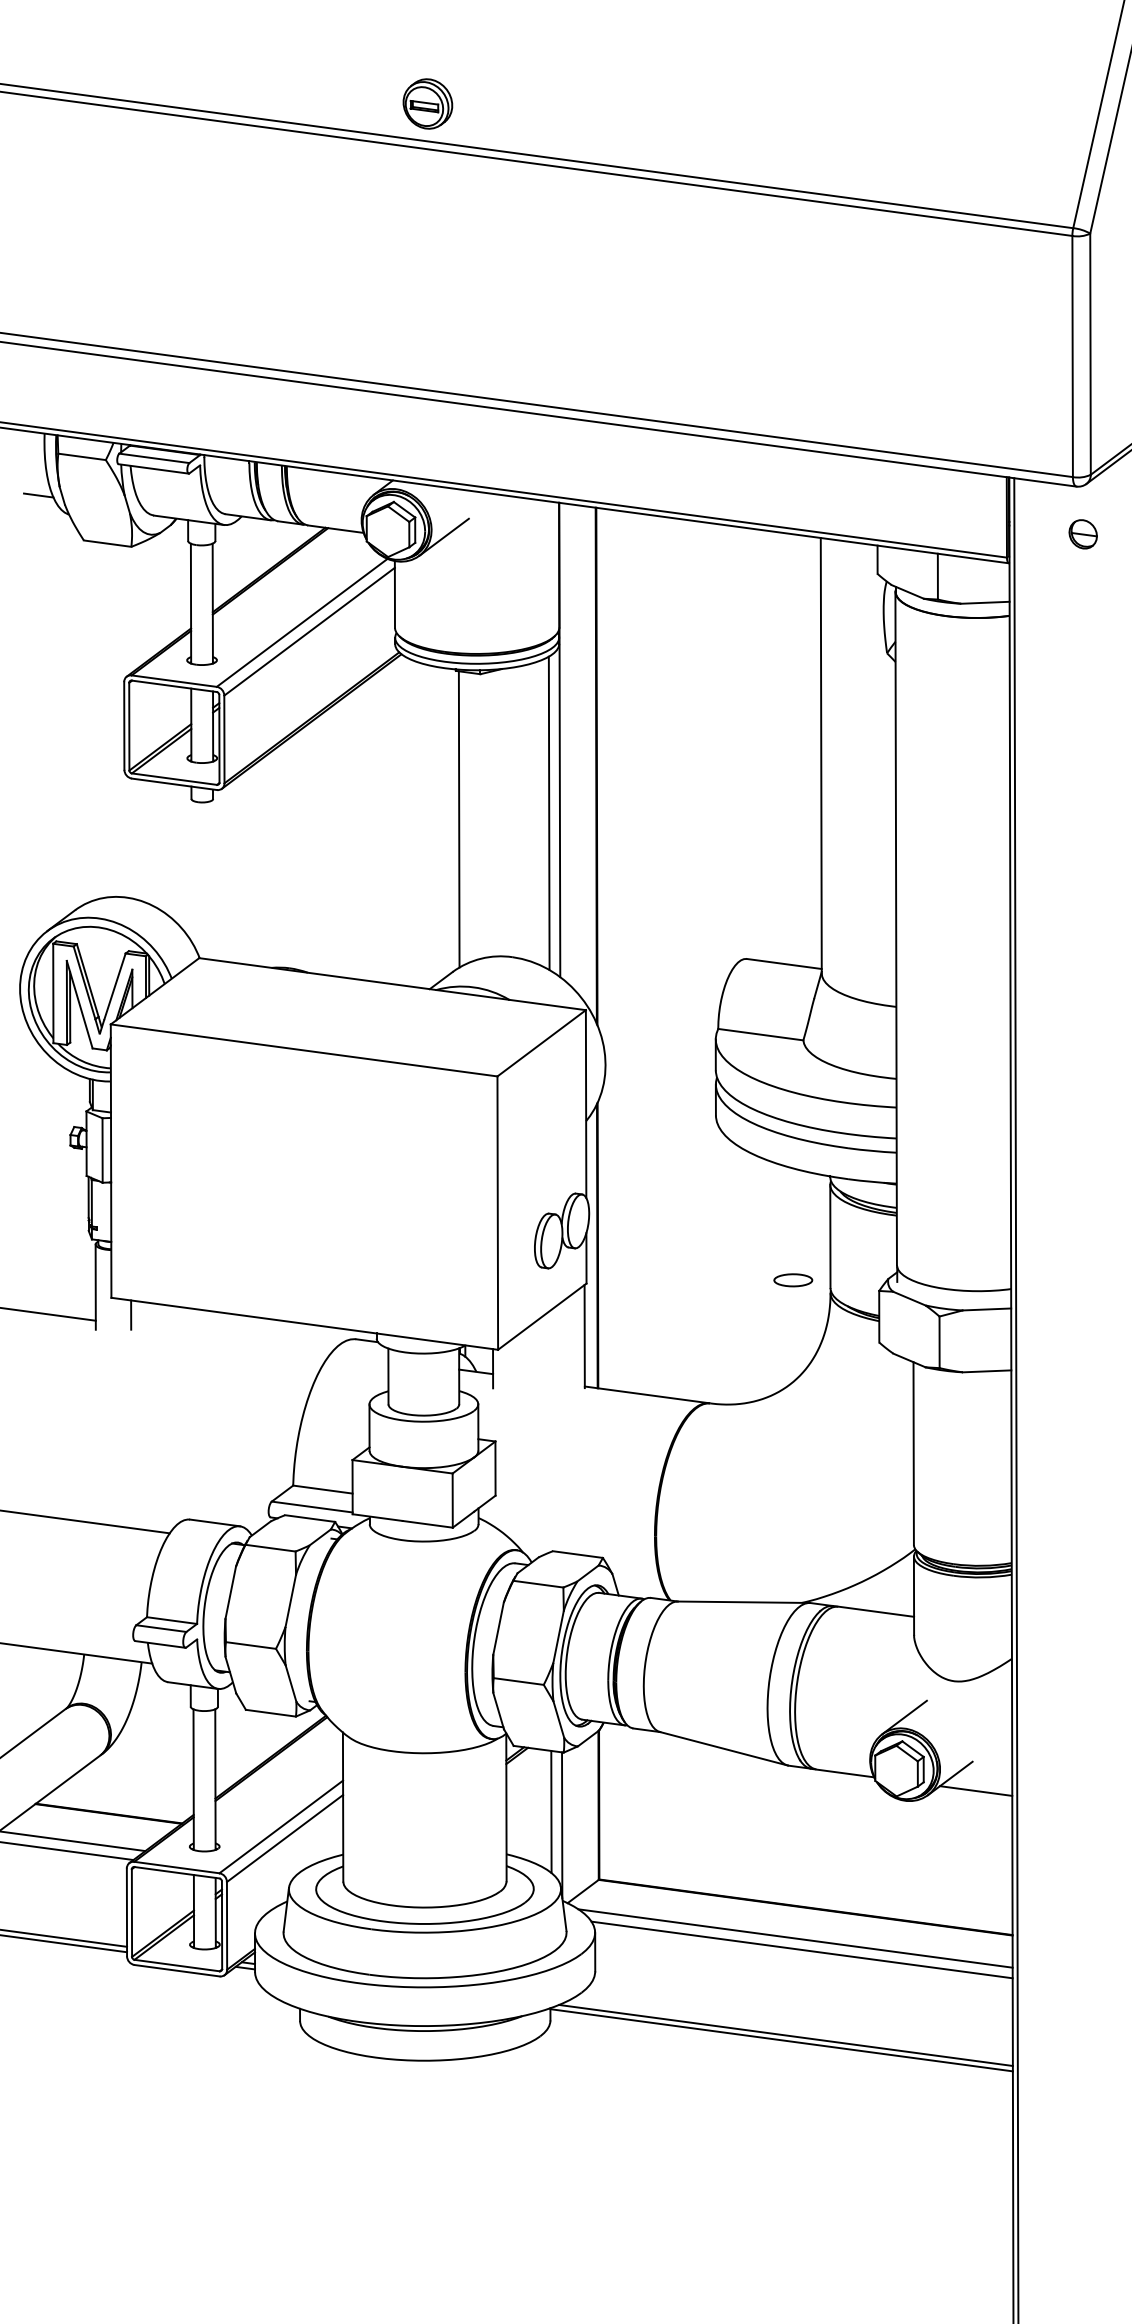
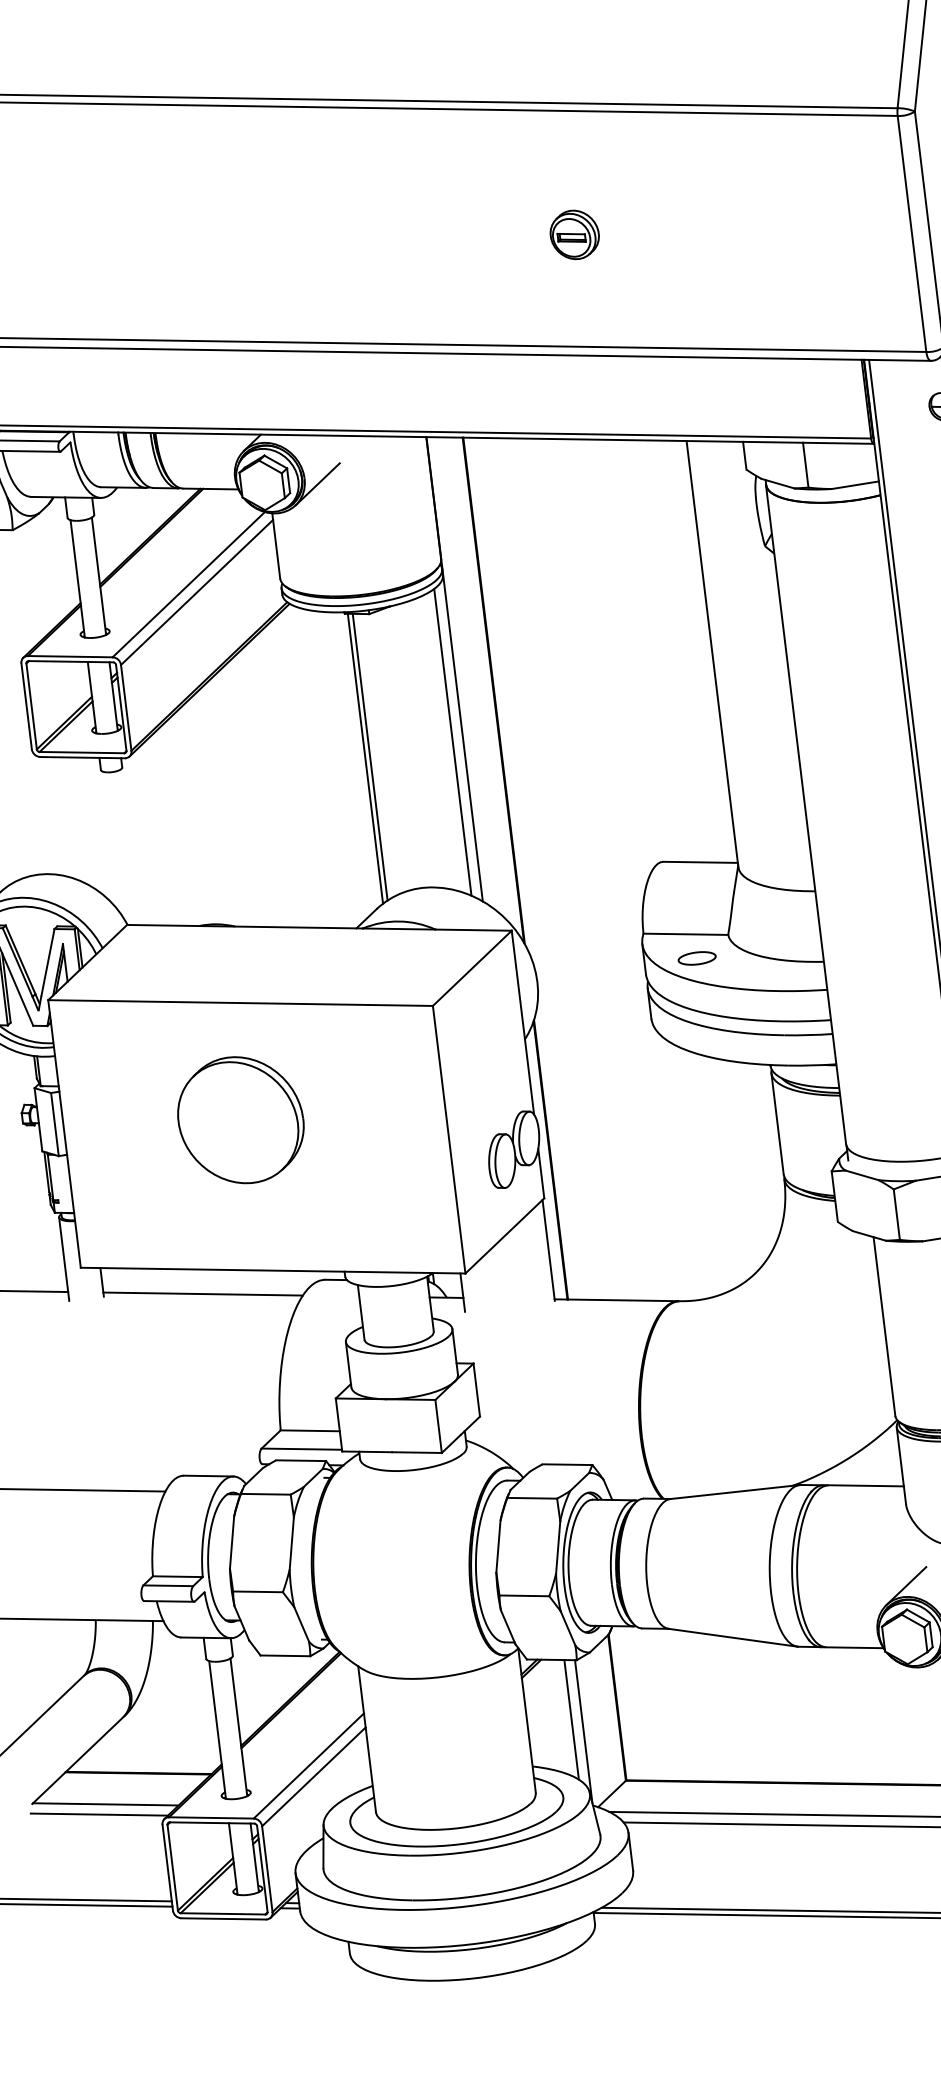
part: (427, 103) -> (574, 234), moved
line: (463, 817) -> (369, 756), added
part: (290, 1168) -> (241, 1120), added
part: (793, 1280) -> (697, 958), moved
line: (231, 1338) -> (203, 1293), added

